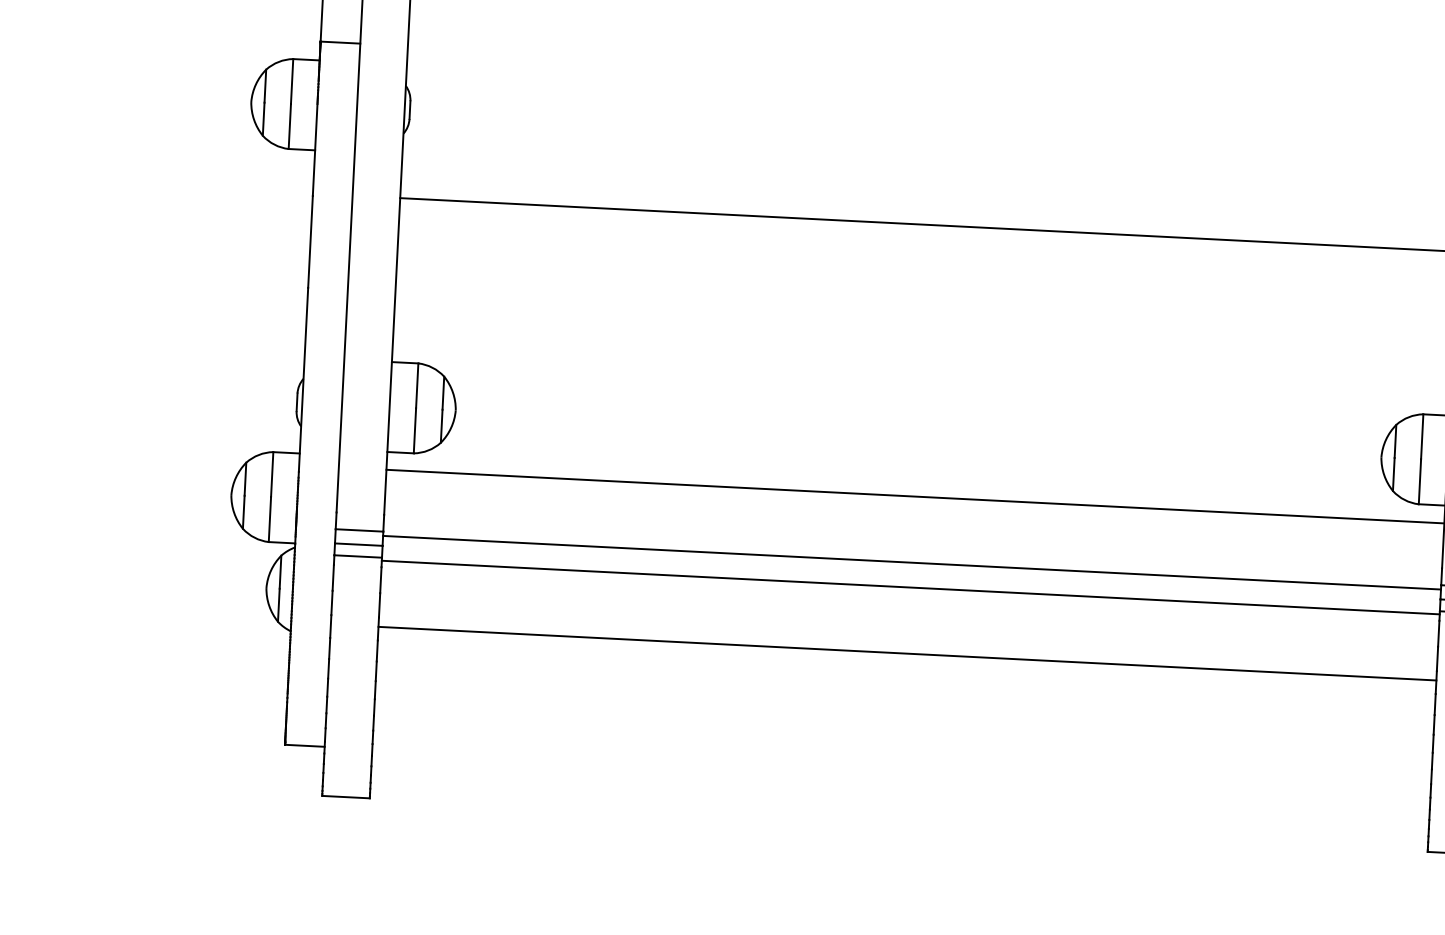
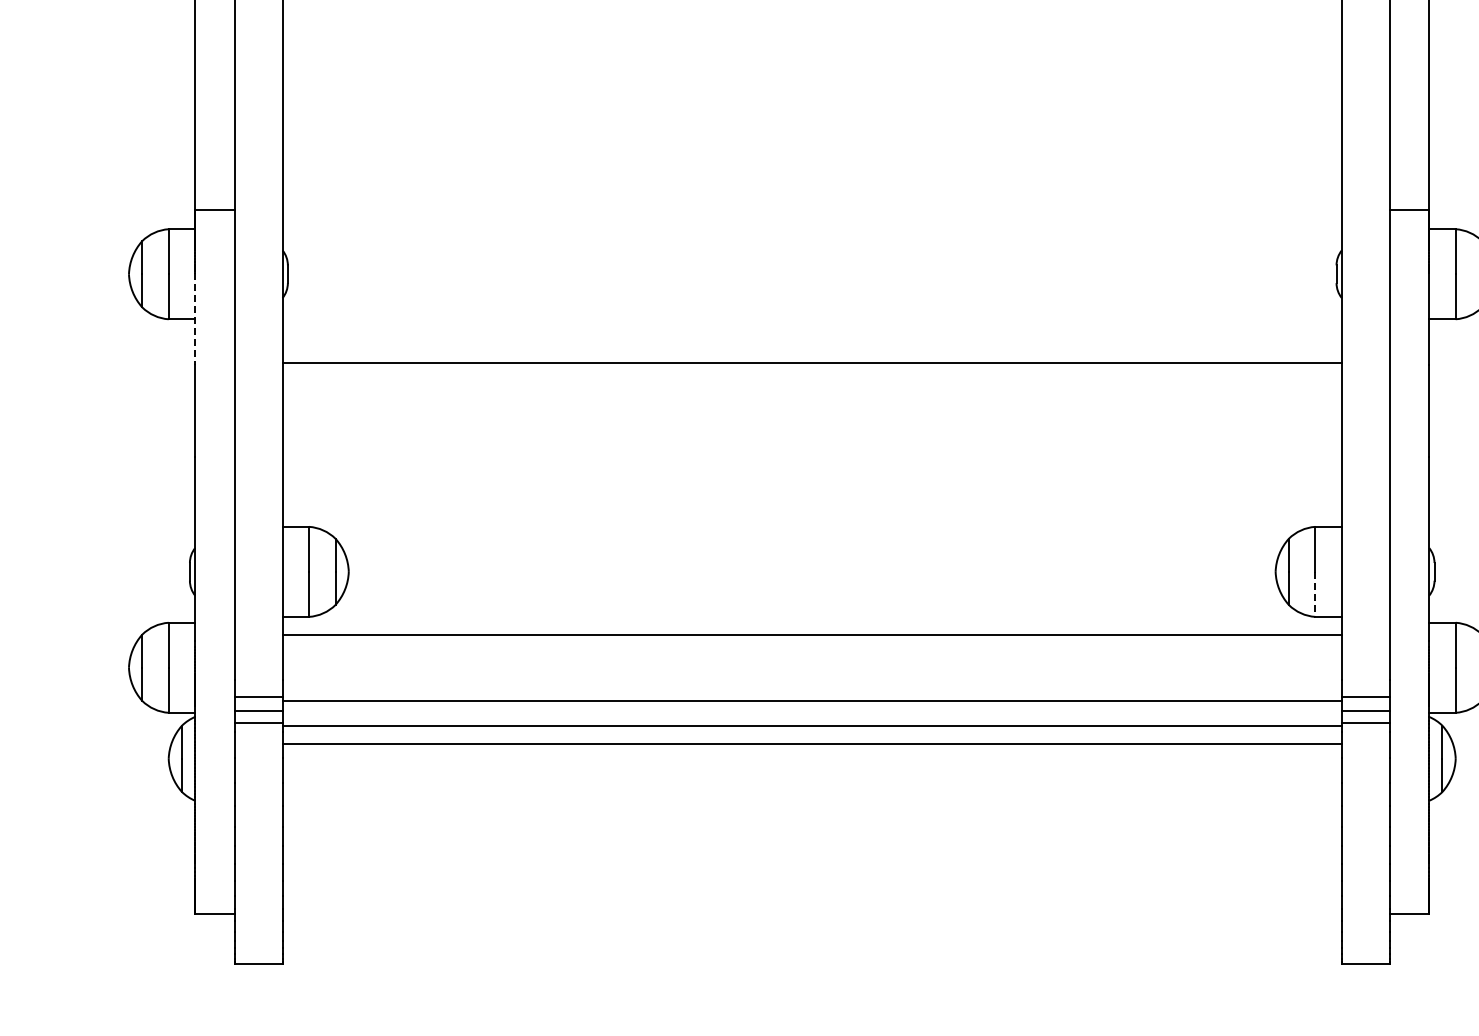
line: (315, 150) -> (195, 319), solid -> dashed
line: (1420, 481) -> (1315, 594), solid -> dashed
line: (906, 653) -> (811, 743), moved

